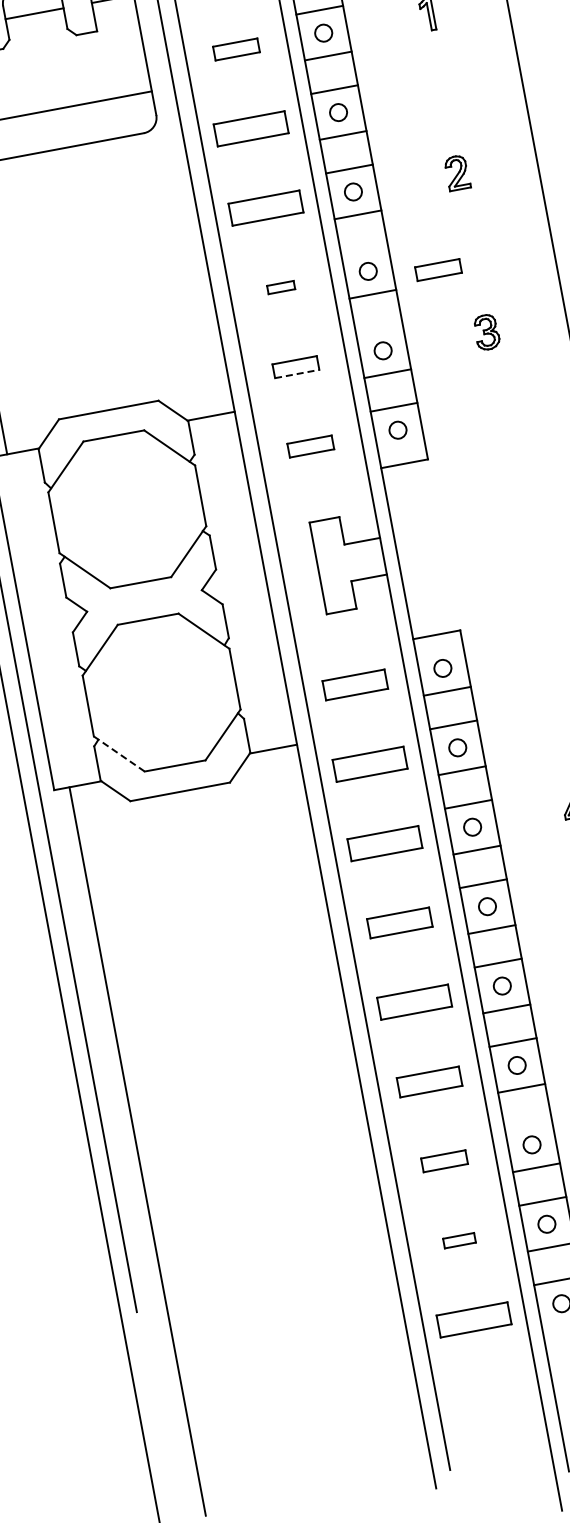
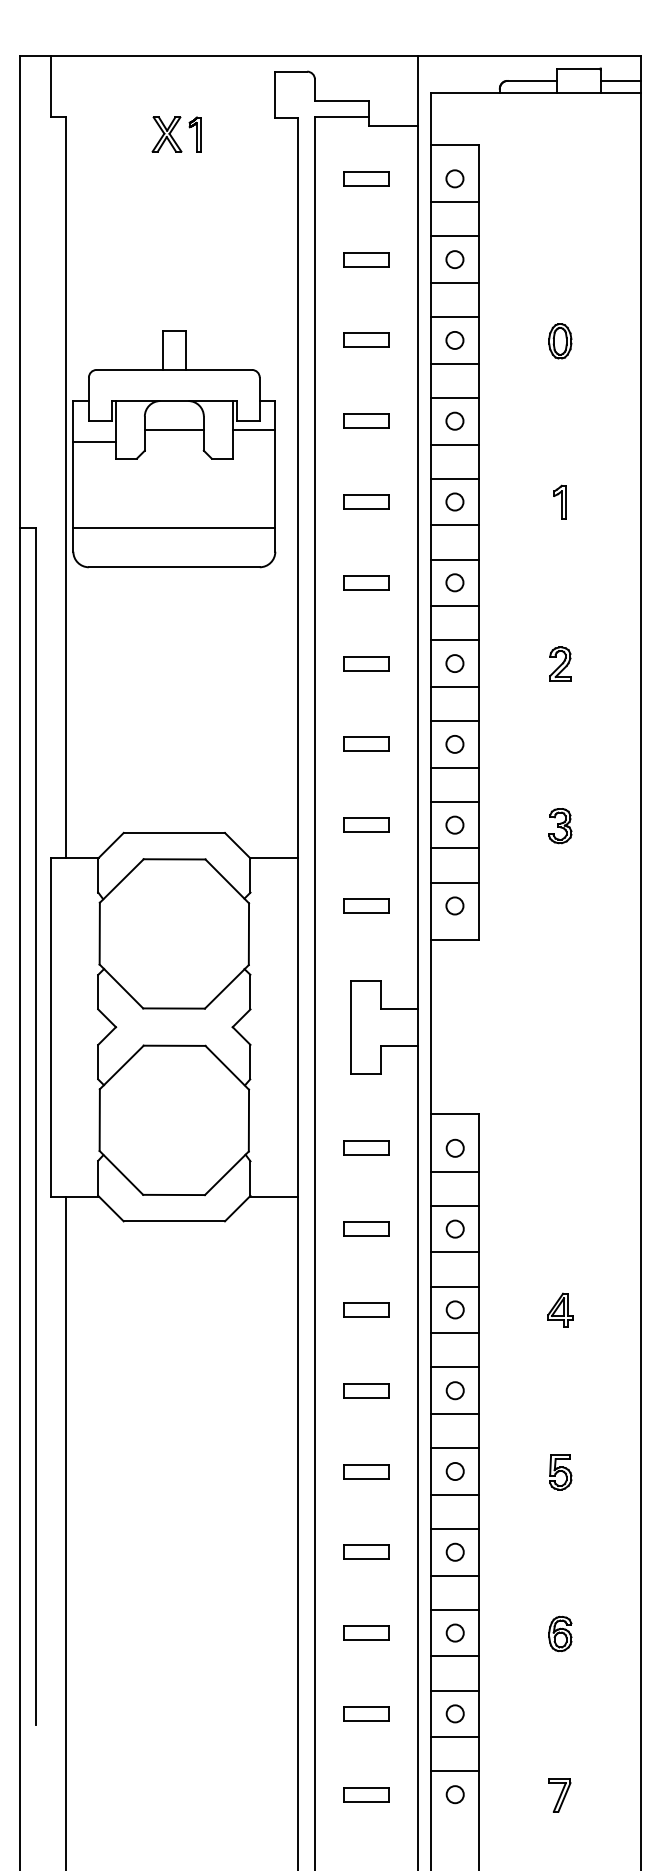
part: (251, 128) -> (366, 582), size x0.62
part: (266, 208) -> (366, 663), size x0.62
line: (364, 248) -> (455, 721), added
part: (438, 269) -> (524, 755), removed
part: (281, 286) -> (366, 743), size x1.67
line: (379, 327) -> (455, 801), added
line: (297, 374) -> (366, 832), dashed -> solid
part: (355, 683) -> (366, 1147), size x0.71
line: (119, 753) -> (121, 1172), dashed -> solid
part: (370, 763) -> (366, 1228), size x0.62
part: (385, 843) -> (366, 1309), size x0.62
part: (400, 922) -> (366, 1390), size x0.71
part: (415, 1002) -> (366, 1471), size x0.62
part: (429, 1081) -> (366, 1551), size x0.71
line: (527, 1121) -> (455, 1609), added
part: (459, 1240) -> (366, 1713), size x1.43
part: (474, 1319) -> (366, 1794), size x0.62

